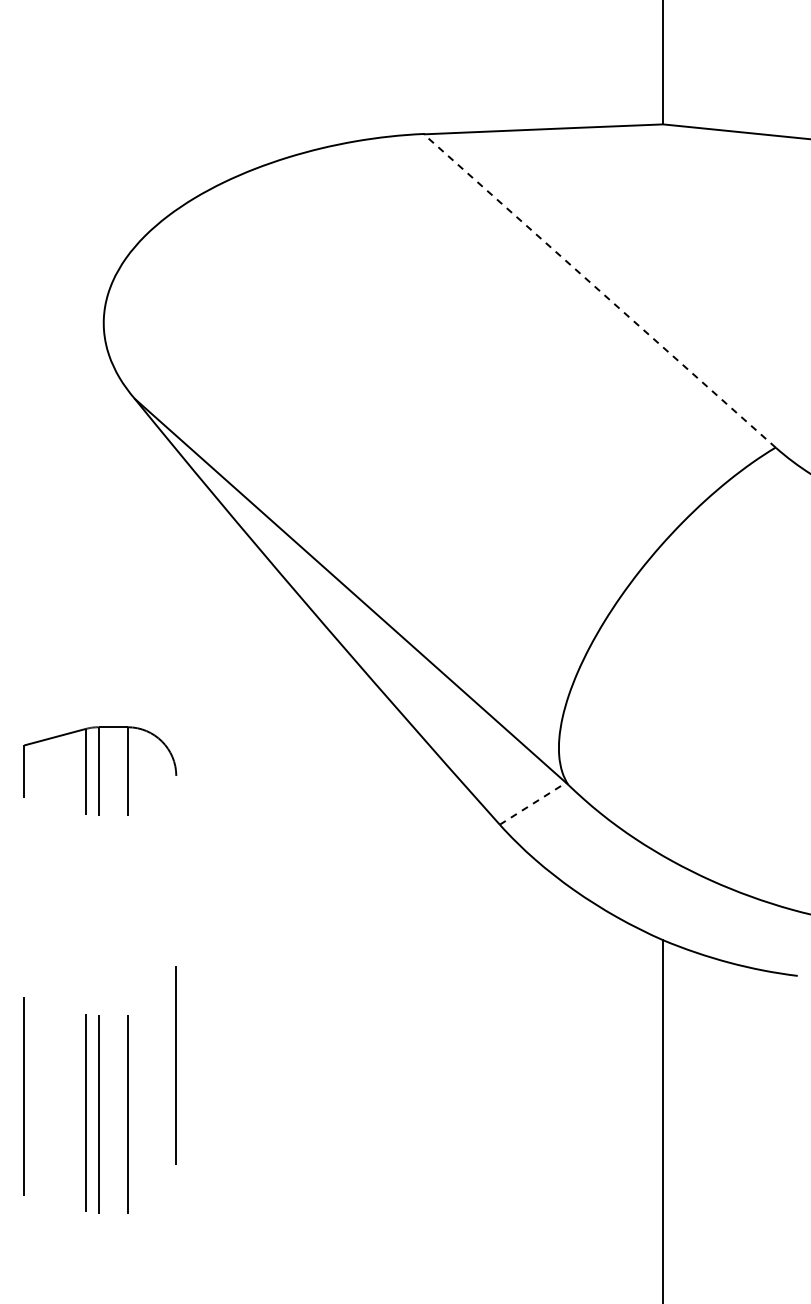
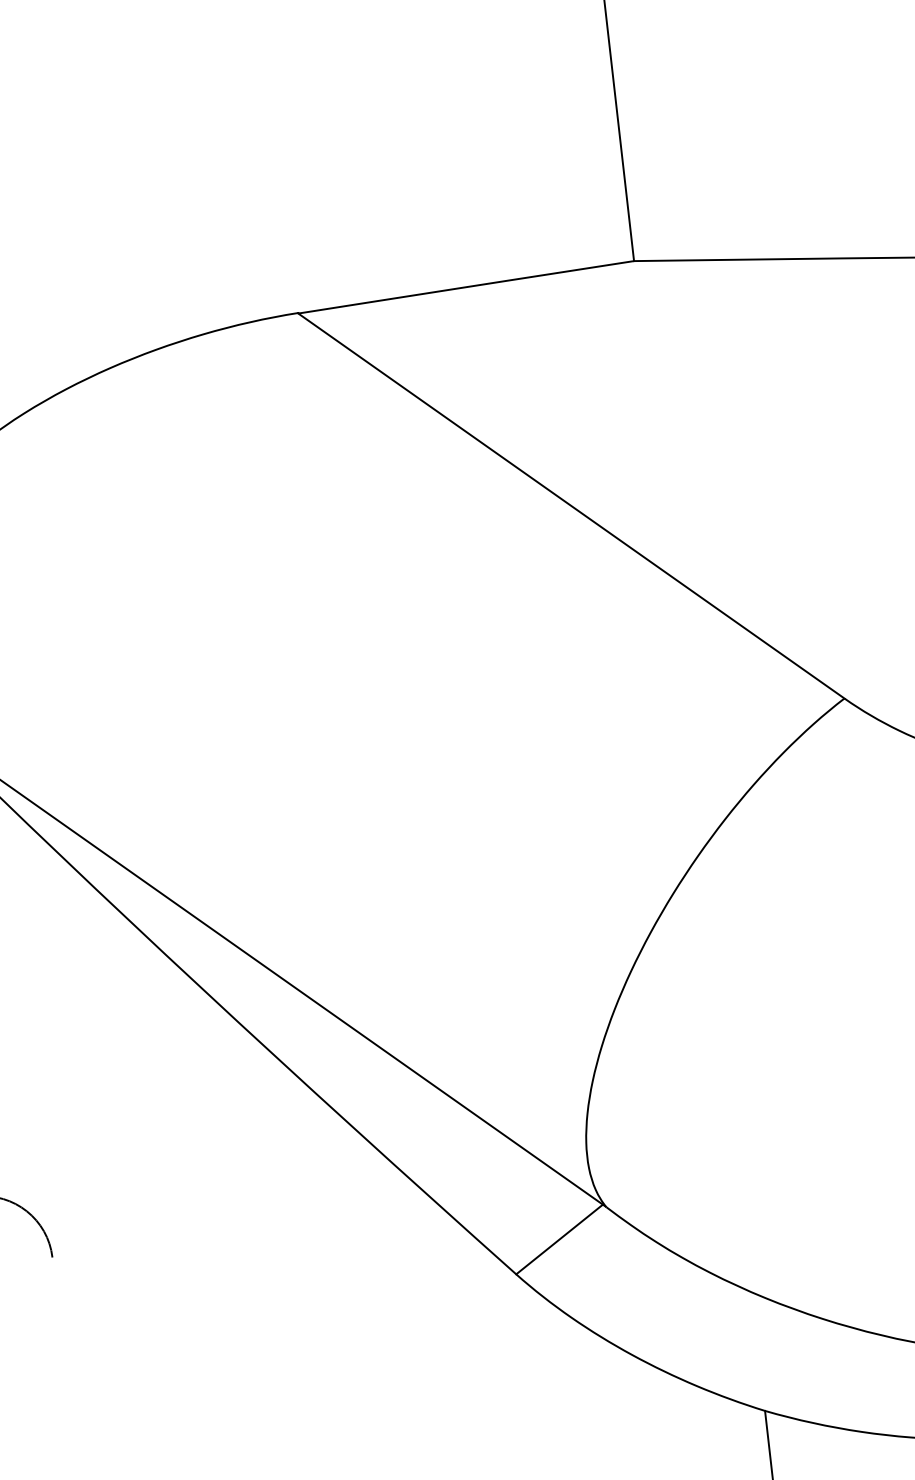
line: (599, 291) -> (571, 506), dashed -> solid
line: (533, 803) -> (560, 1239), dashed -> solid

